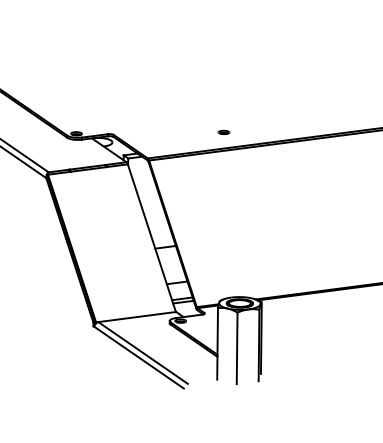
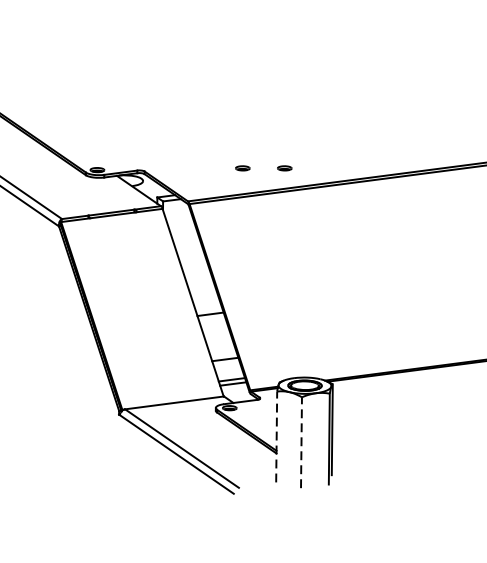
part: (190, 132) -> (242, 168), added
line: (217, 343) -> (276, 436), solid -> dashed
line: (237, 348) -> (301, 442), solid -> dashed

